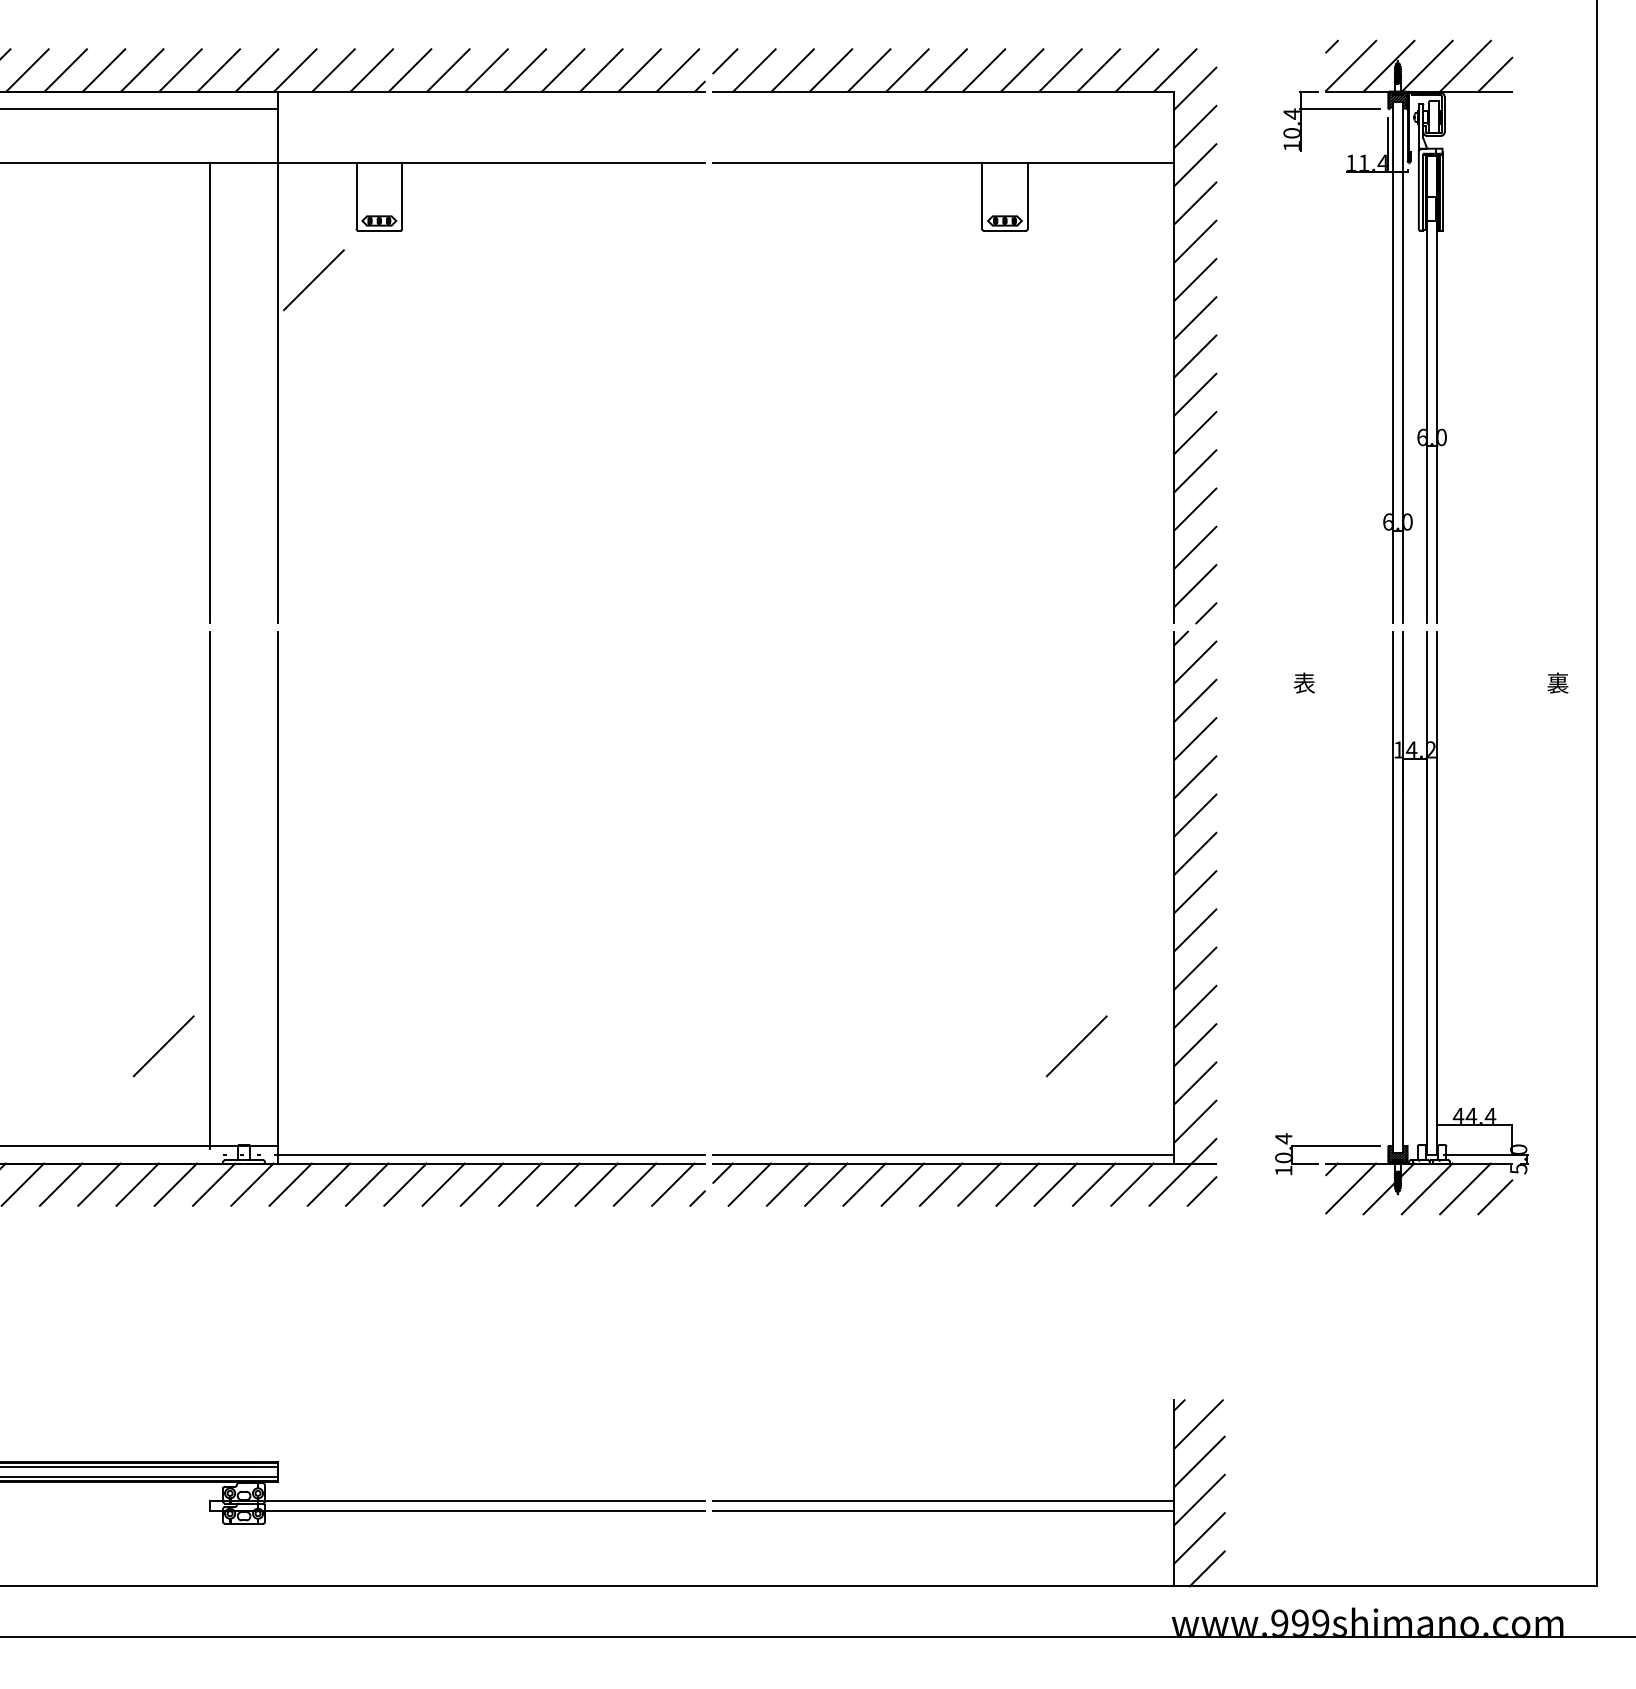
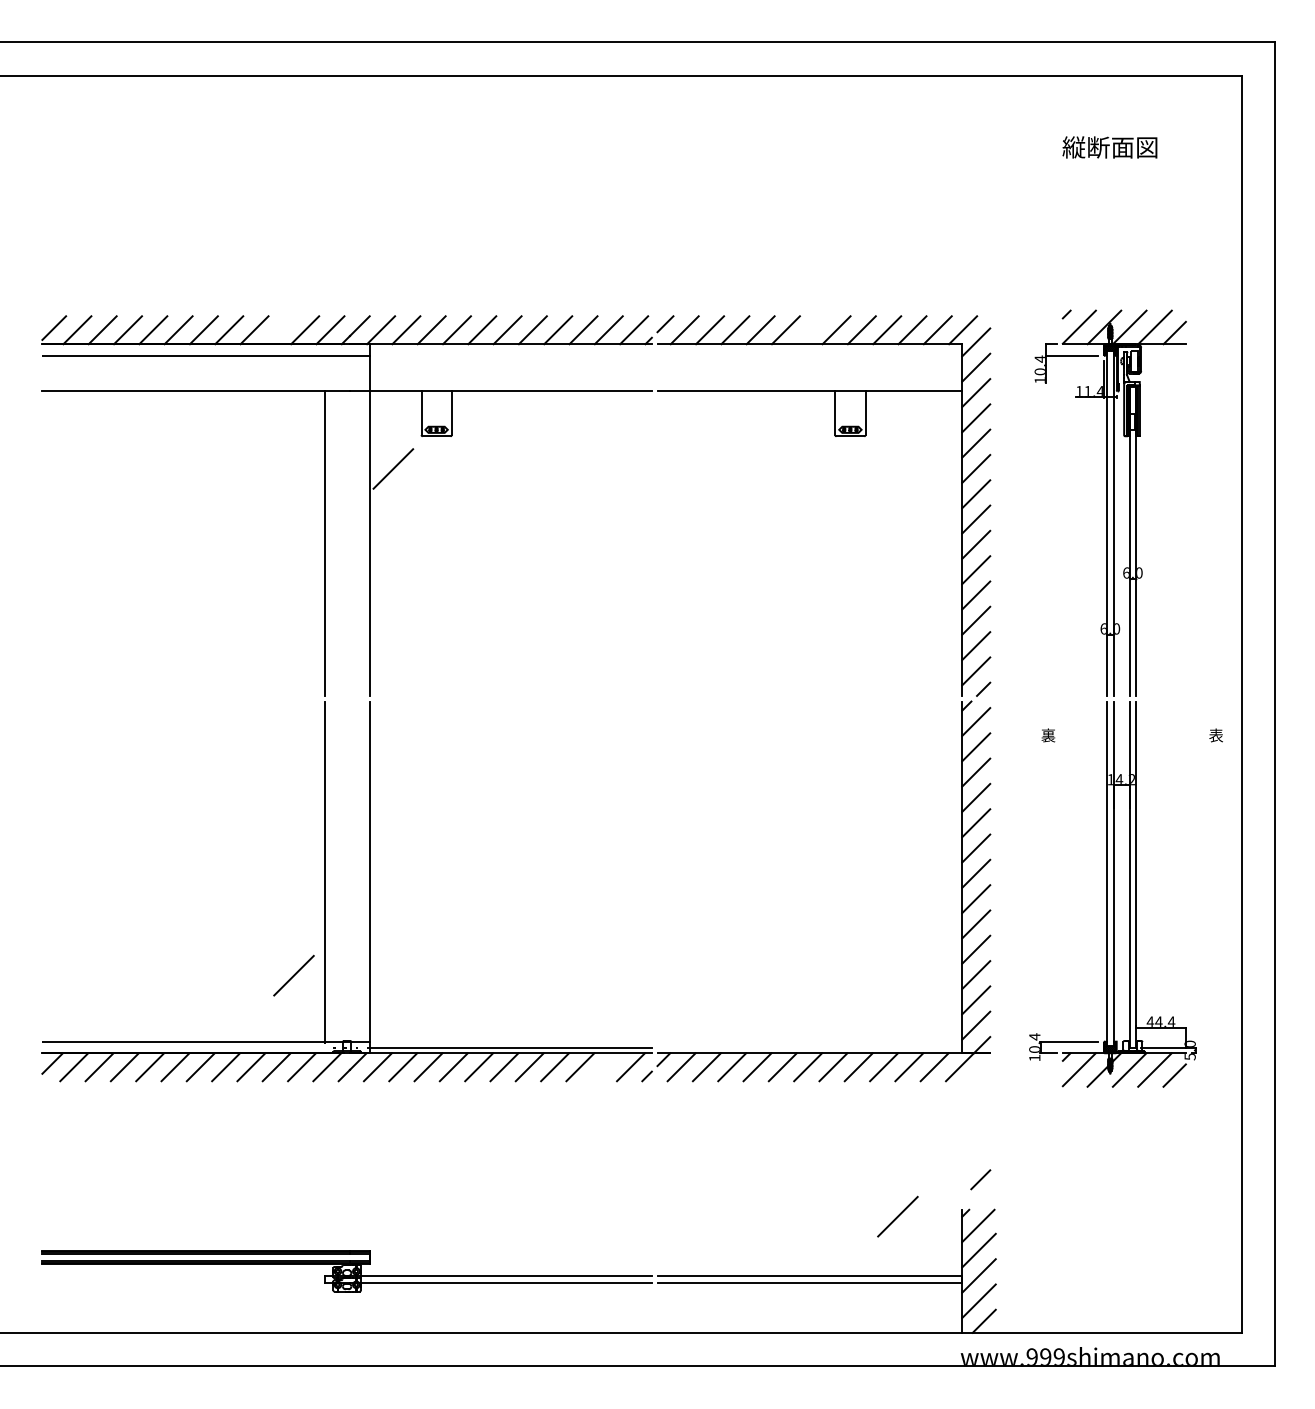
line: (141, 70) -> (279, 330), removed
line: (946, 70) -> (811, 330), removed
text: (1304, 683) -> (1048, 735), 表 -> 裏
text: (1556, 683) -> (1215, 735), 裏 -> 表
line: (1076, 1045) -> (897, 1216), moved
line: (943, 1154) -> (809, 1047), removed
line: (634, 1185) -> (605, 1067), removed
line: (1201, 1191) -> (980, 1179), moved

